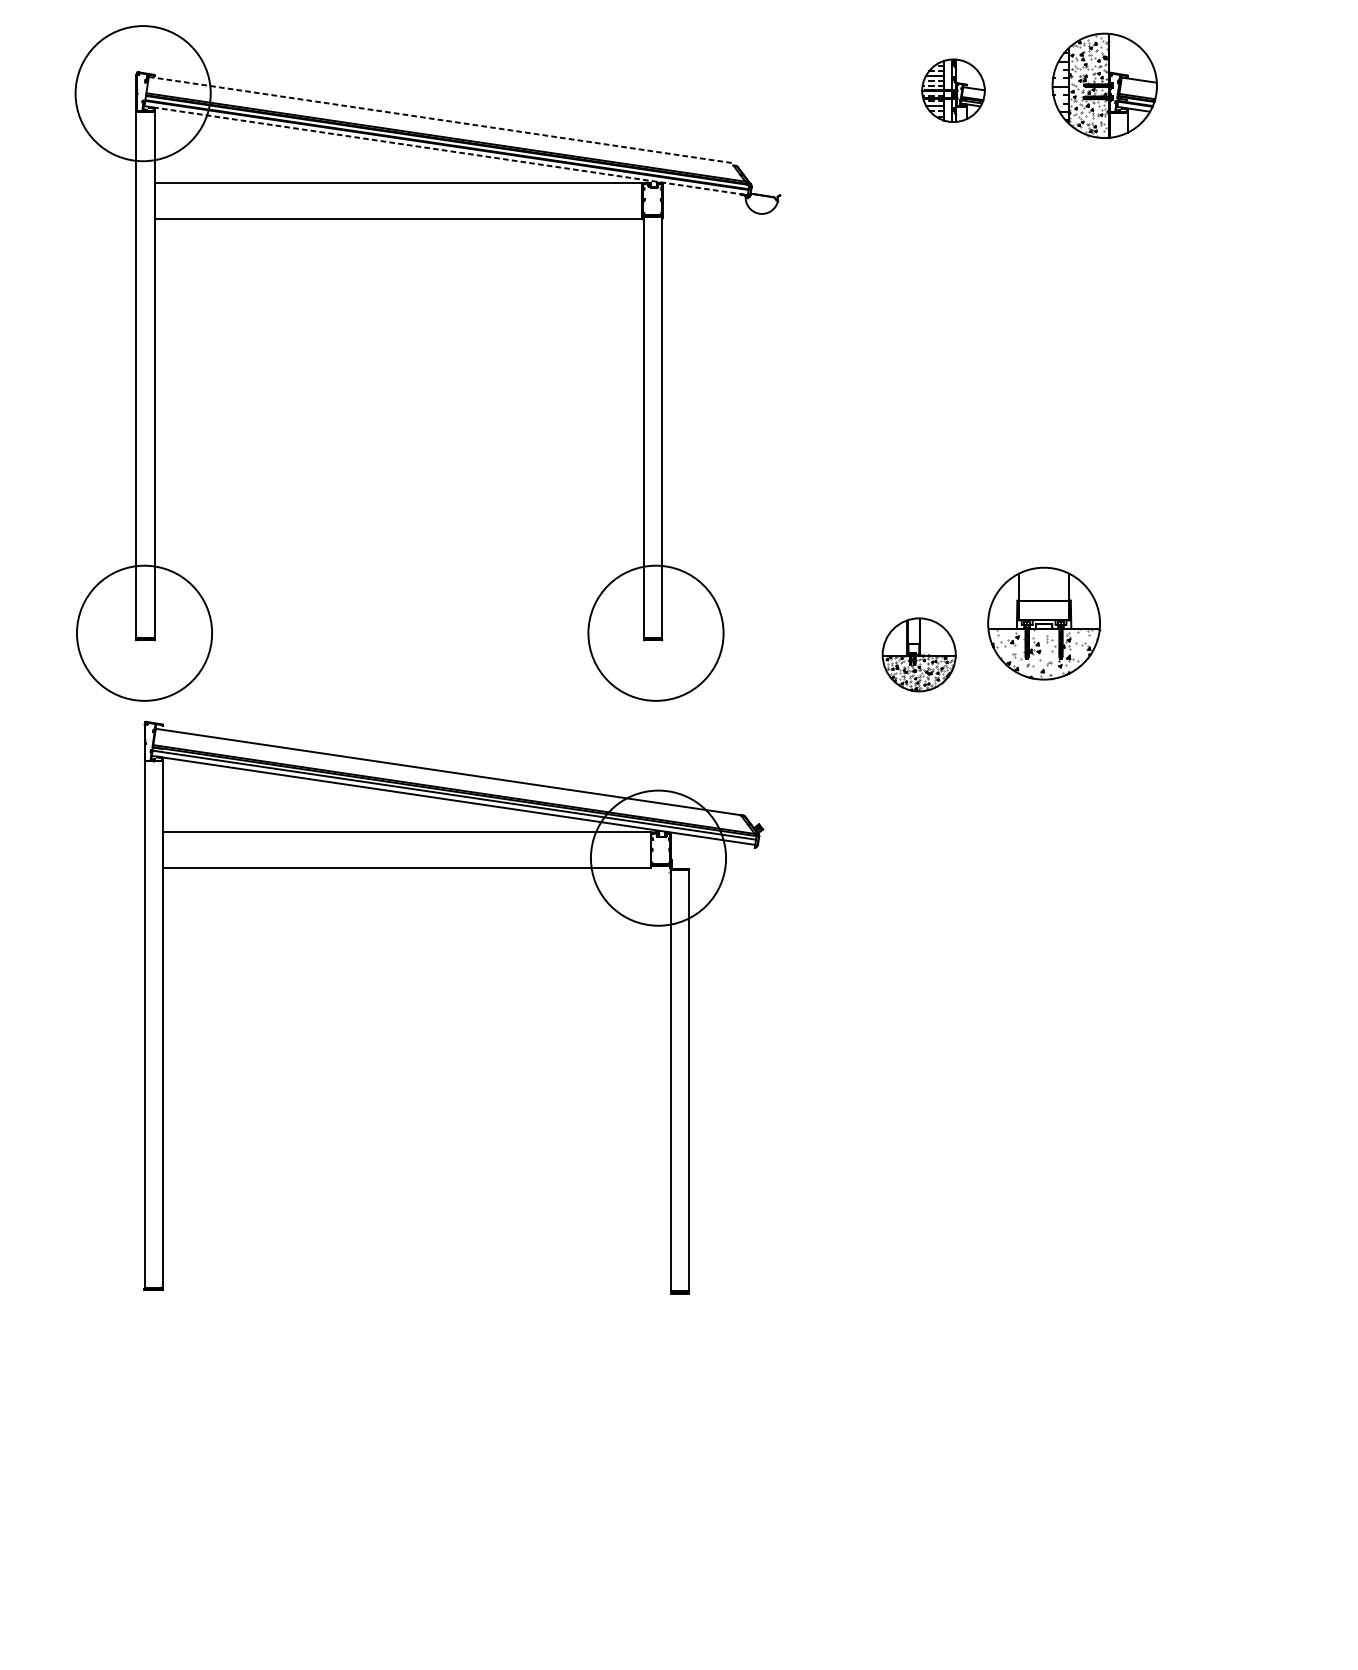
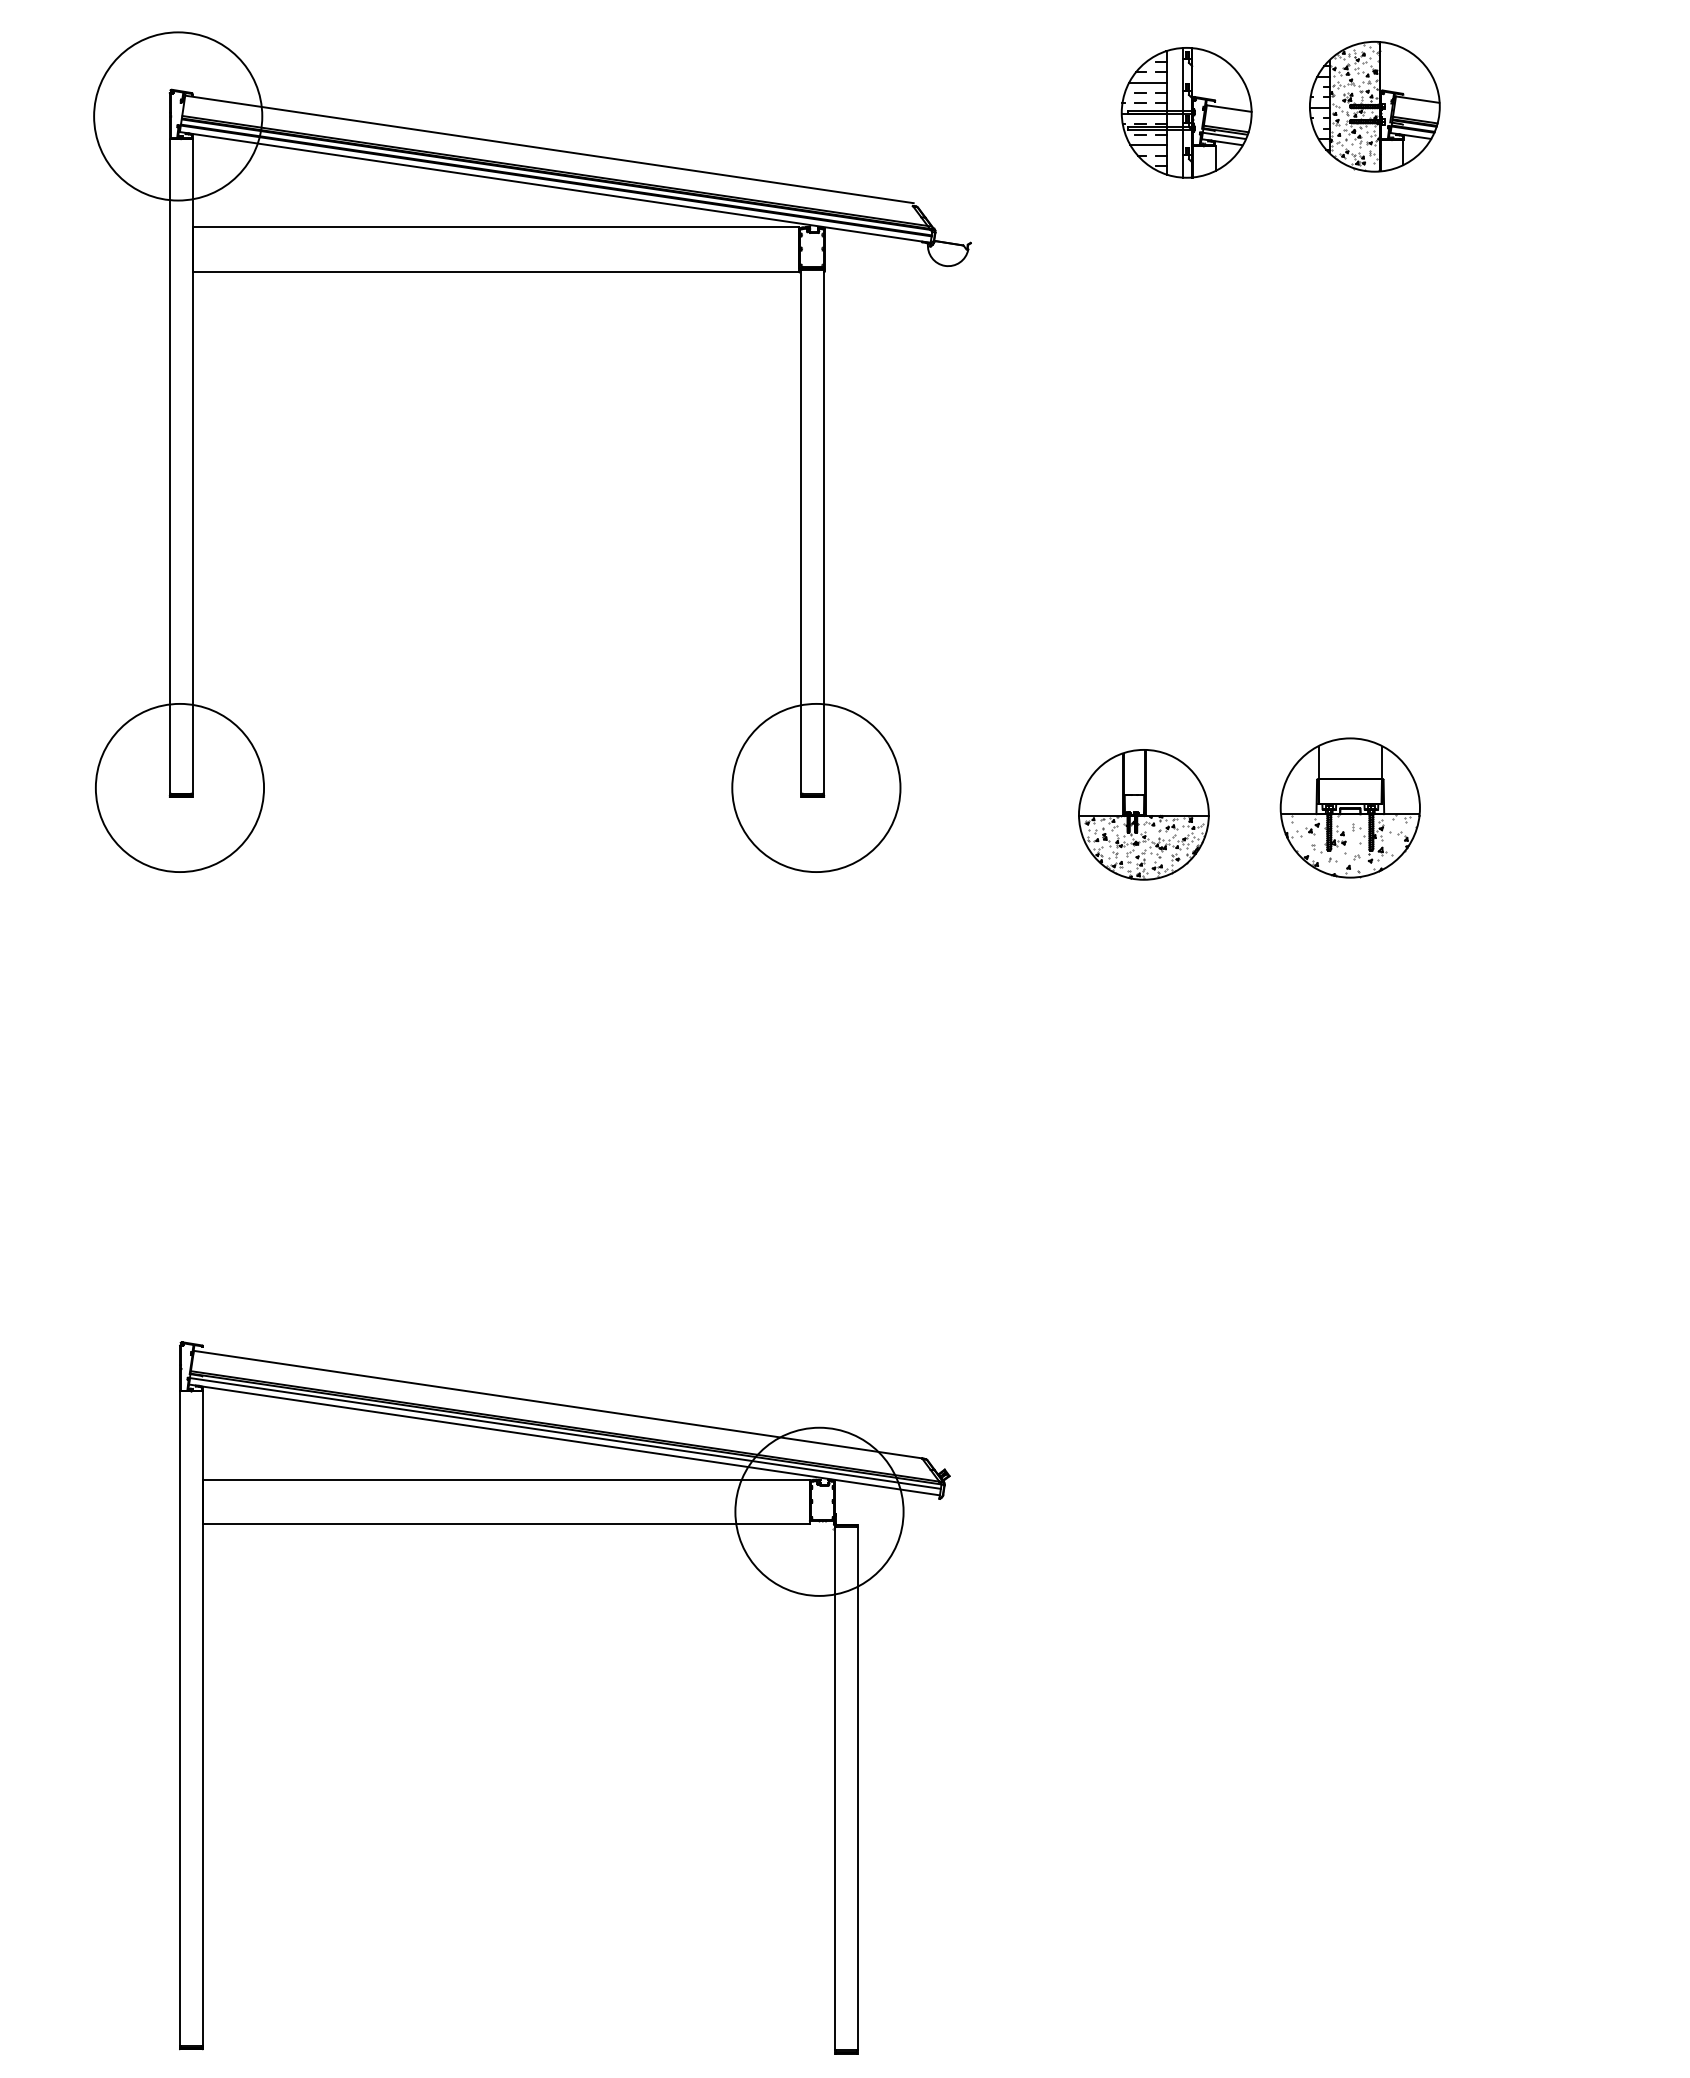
part: (953, 90) -> (1186, 112), size x1.67
line: (442, 120) -> (550, 149), dashed -> solid
line: (446, 150) -> (555, 187), dashed -> solid
part: (1043, 623) -> (1349, 807), moved
part: (918, 654) -> (1143, 814), size x1.43
part: (453, 868) -> (564, 1524), moved

